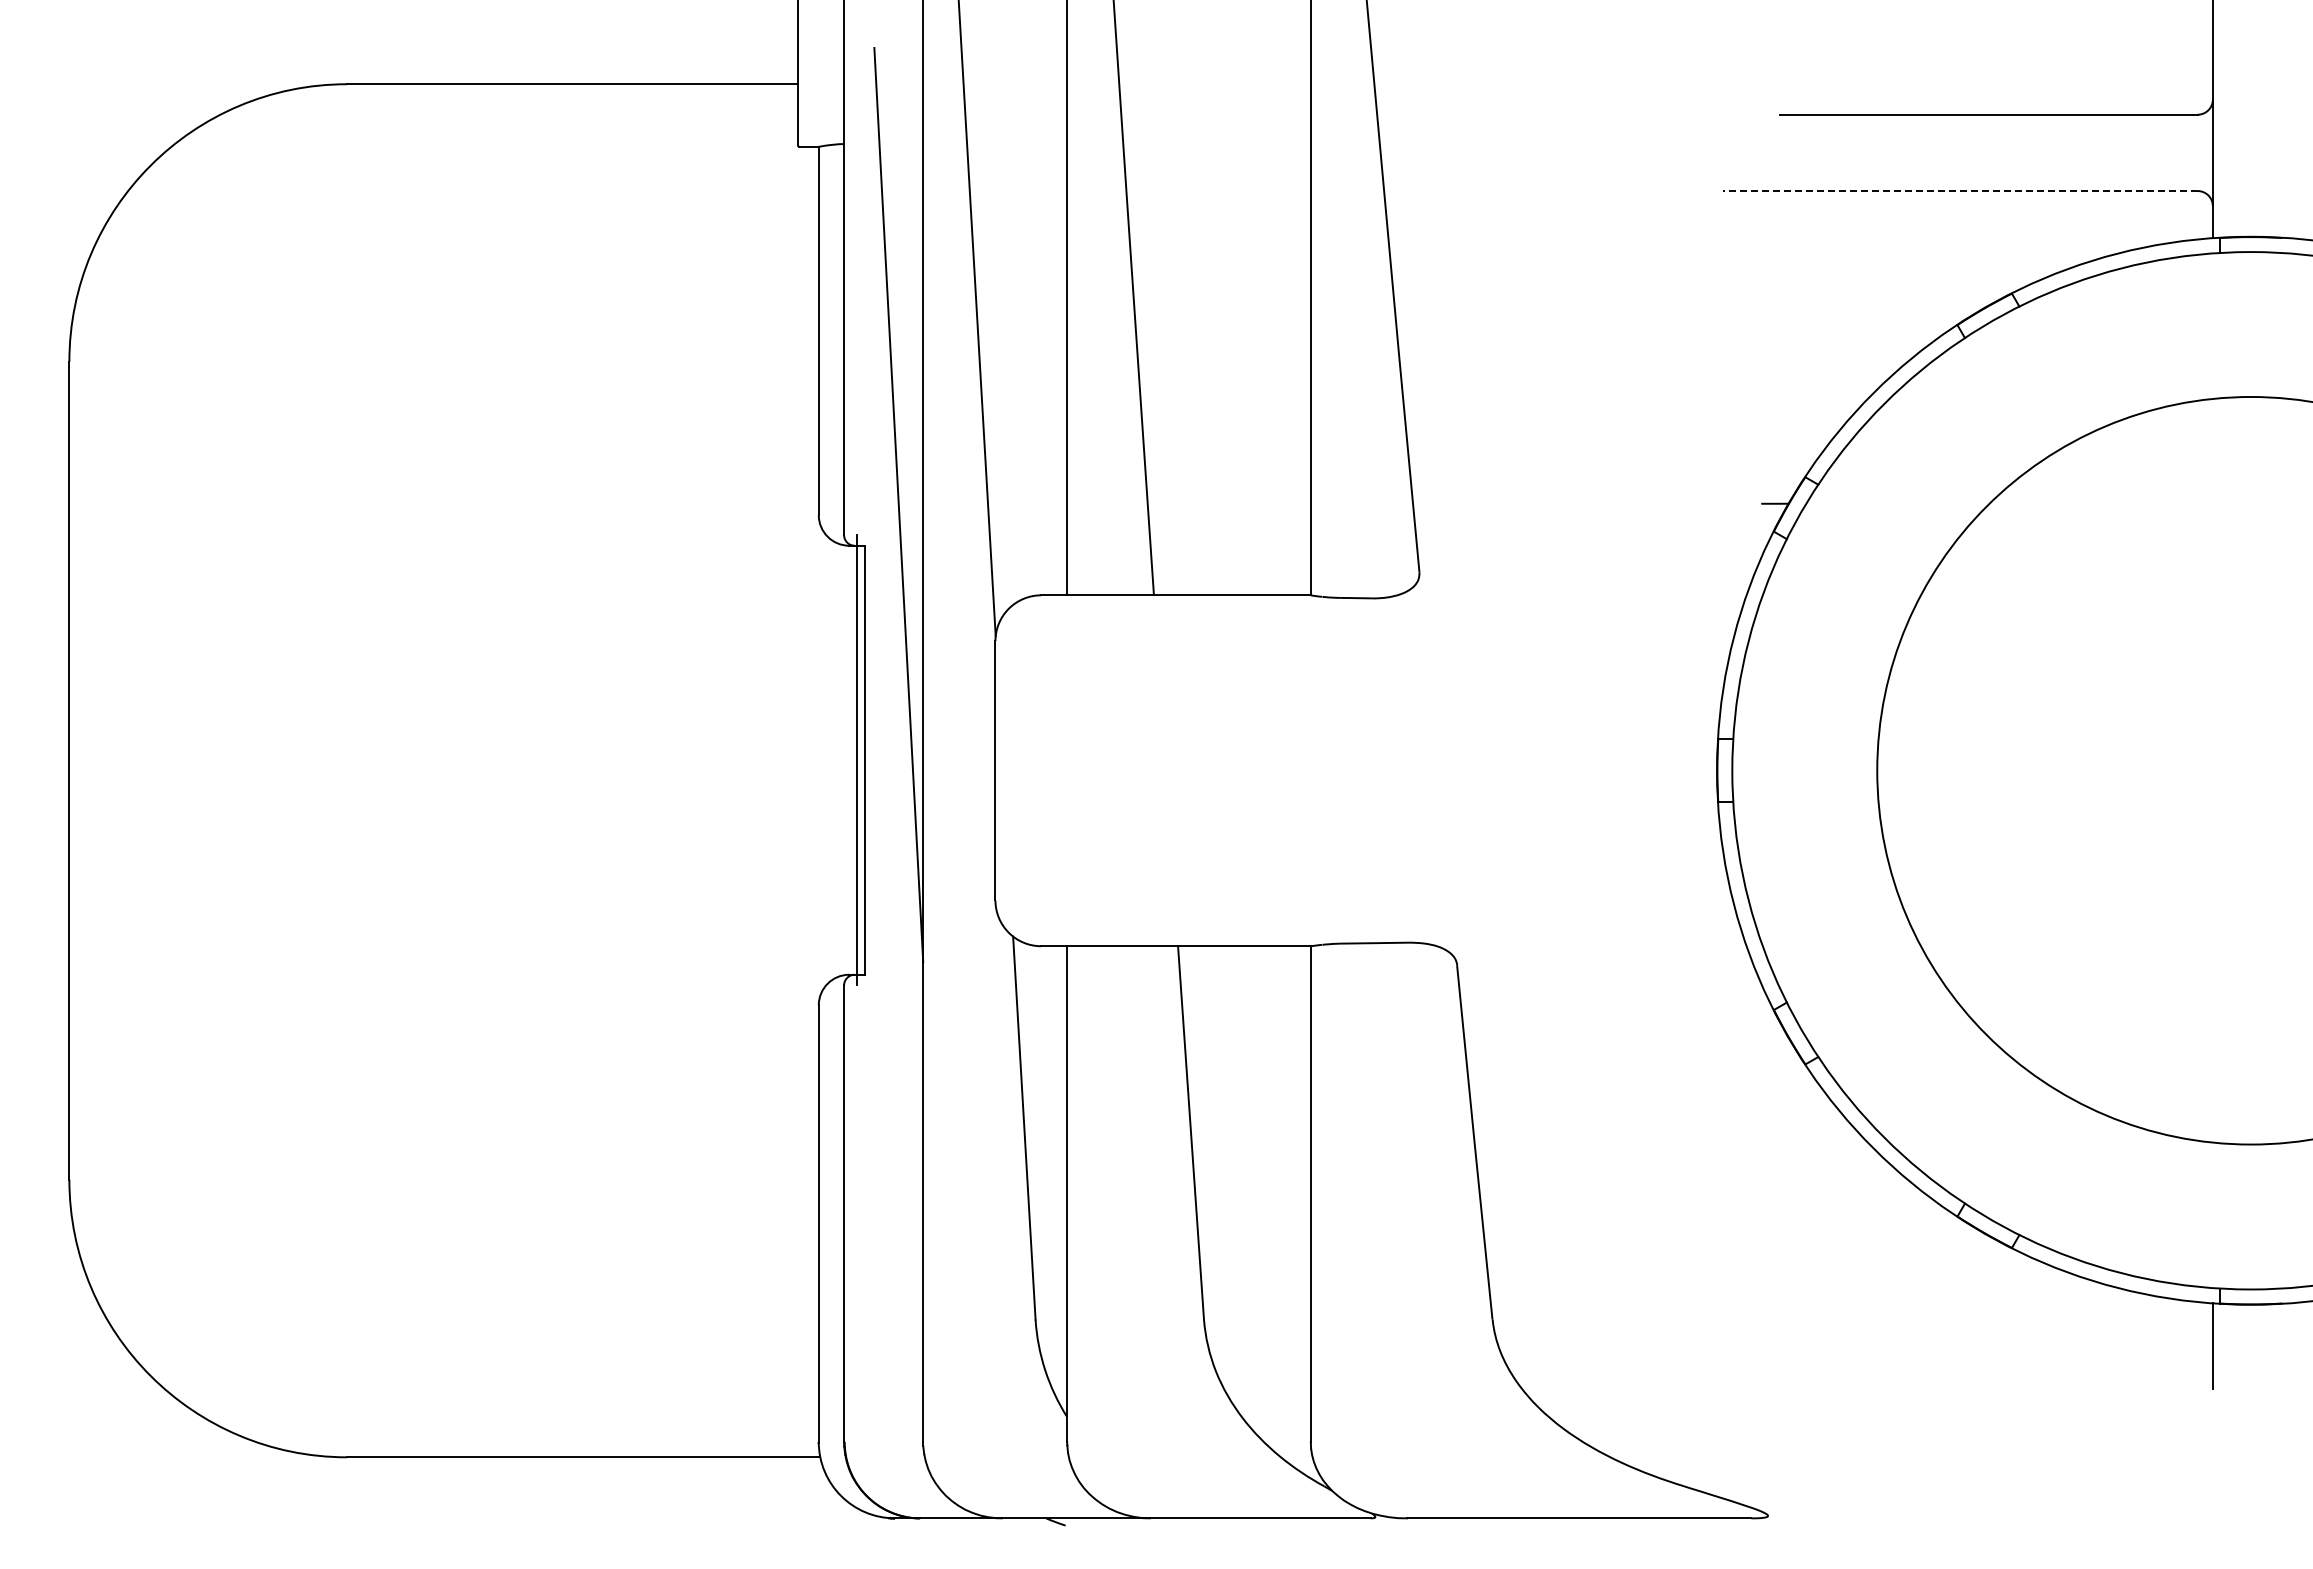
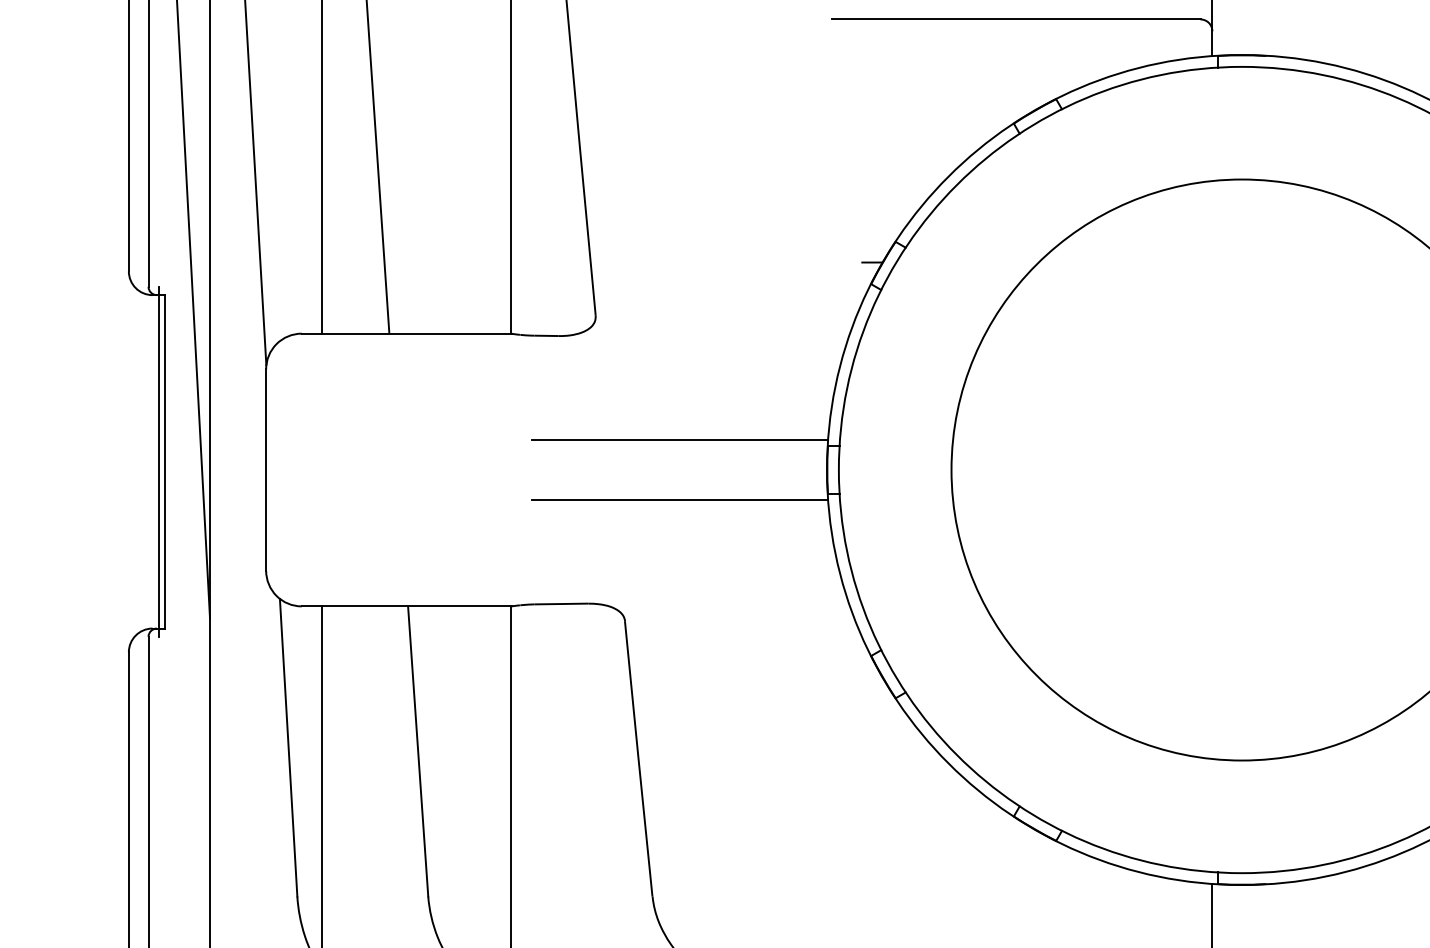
line: (1959, 191) -> (1015, 19), dashed -> solid
line: (1527, 732) -> (679, 440), added
line: (1527, 808) -> (679, 499), added

